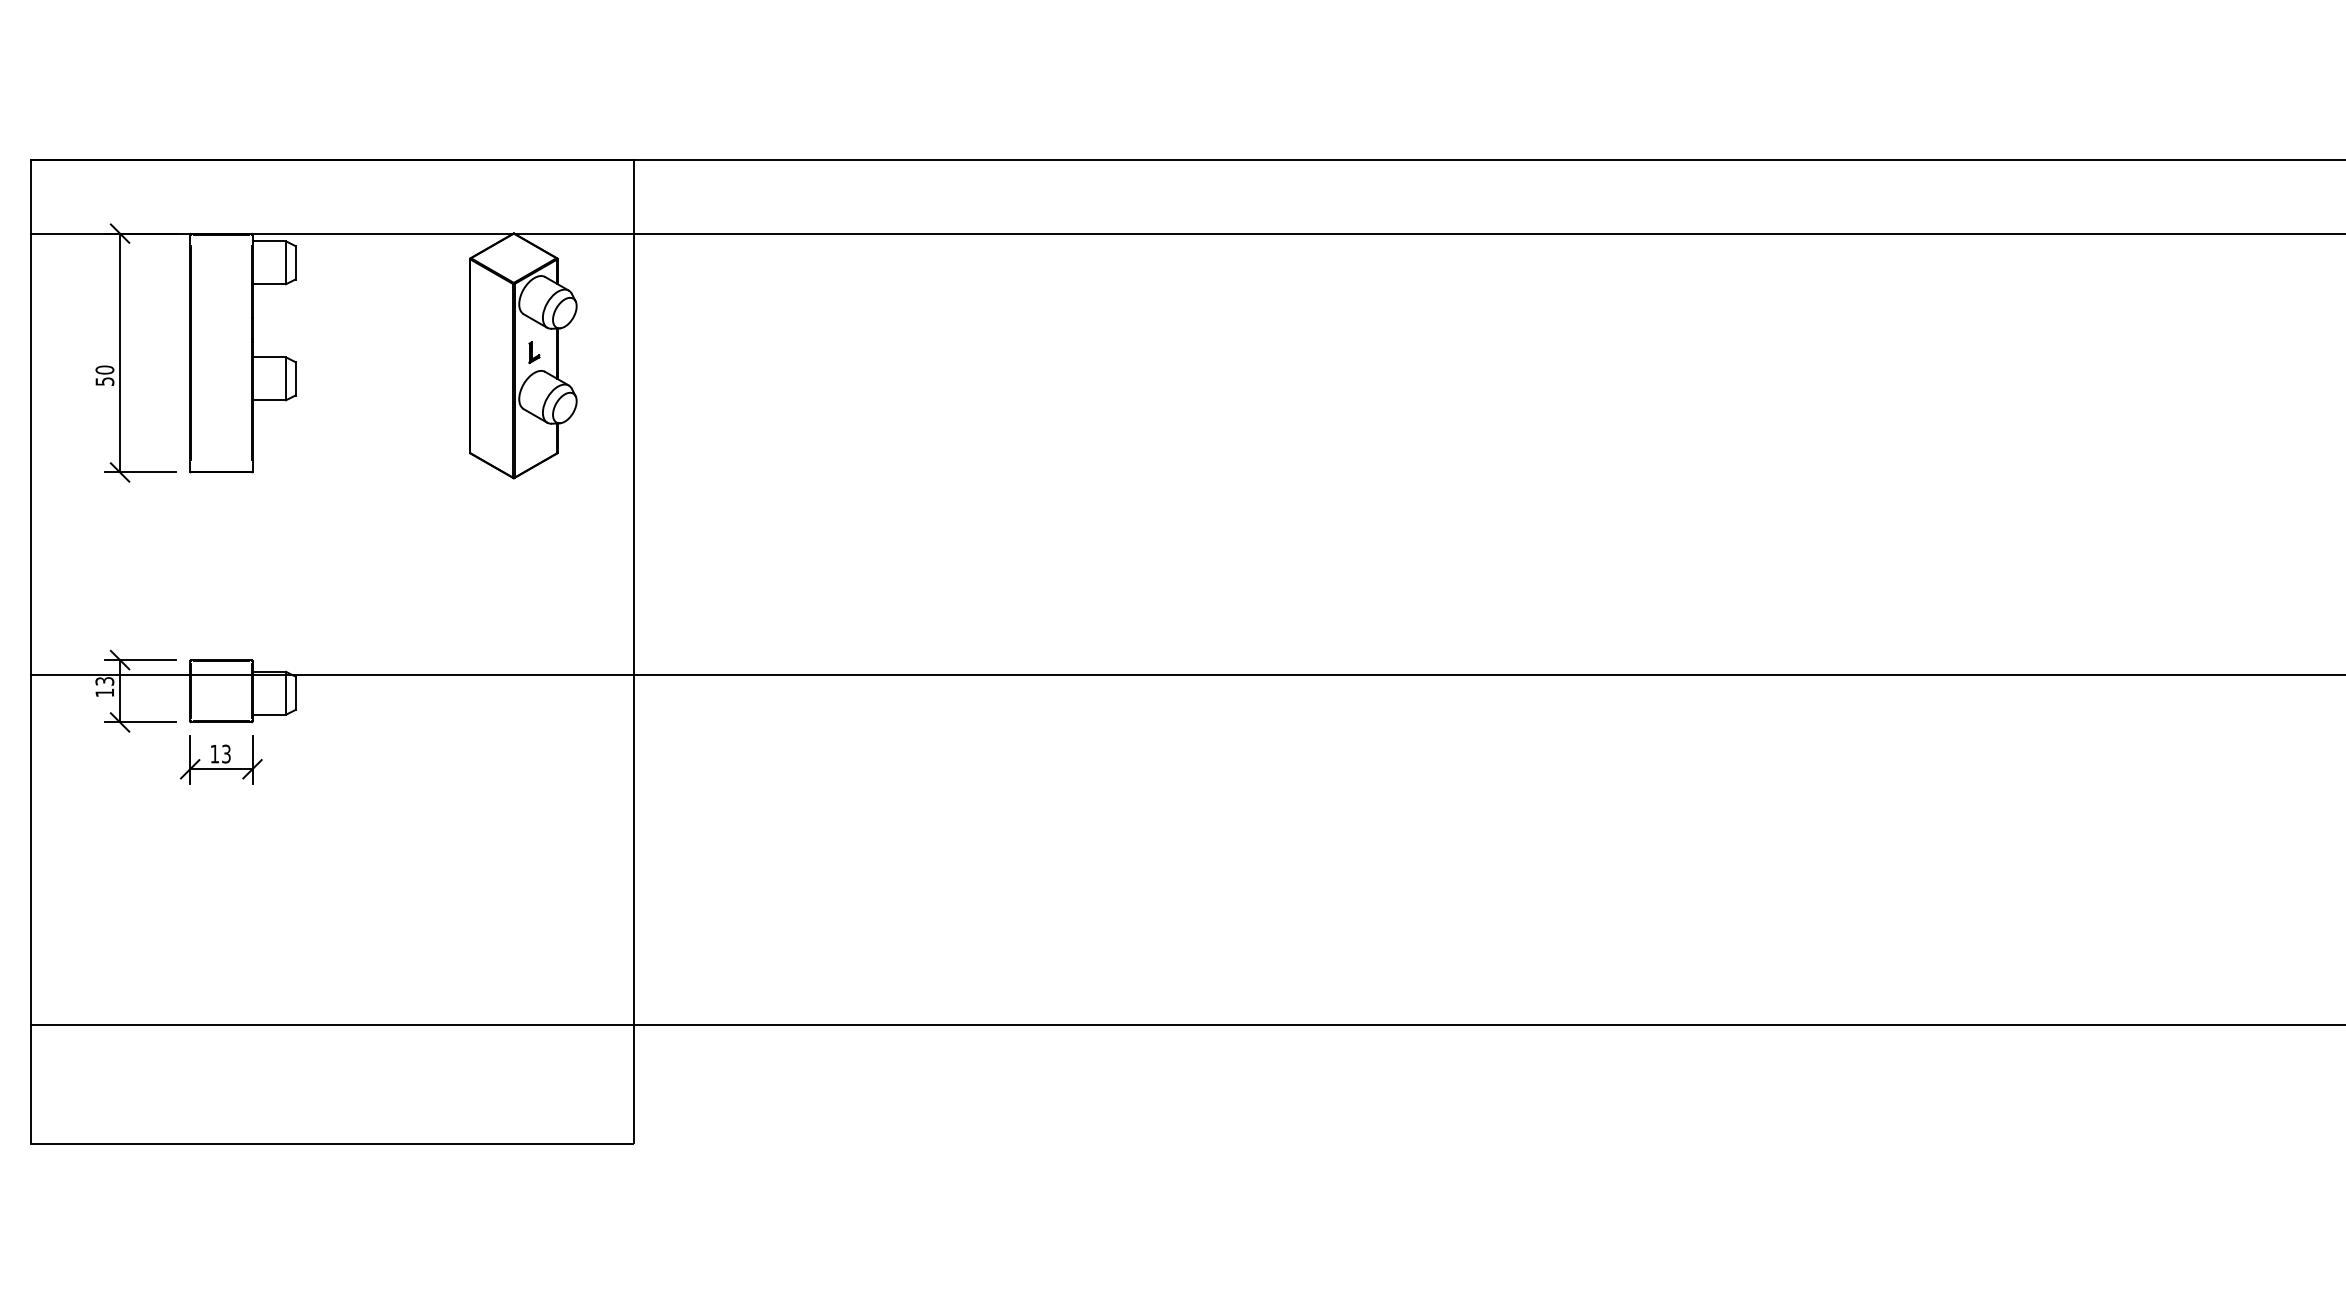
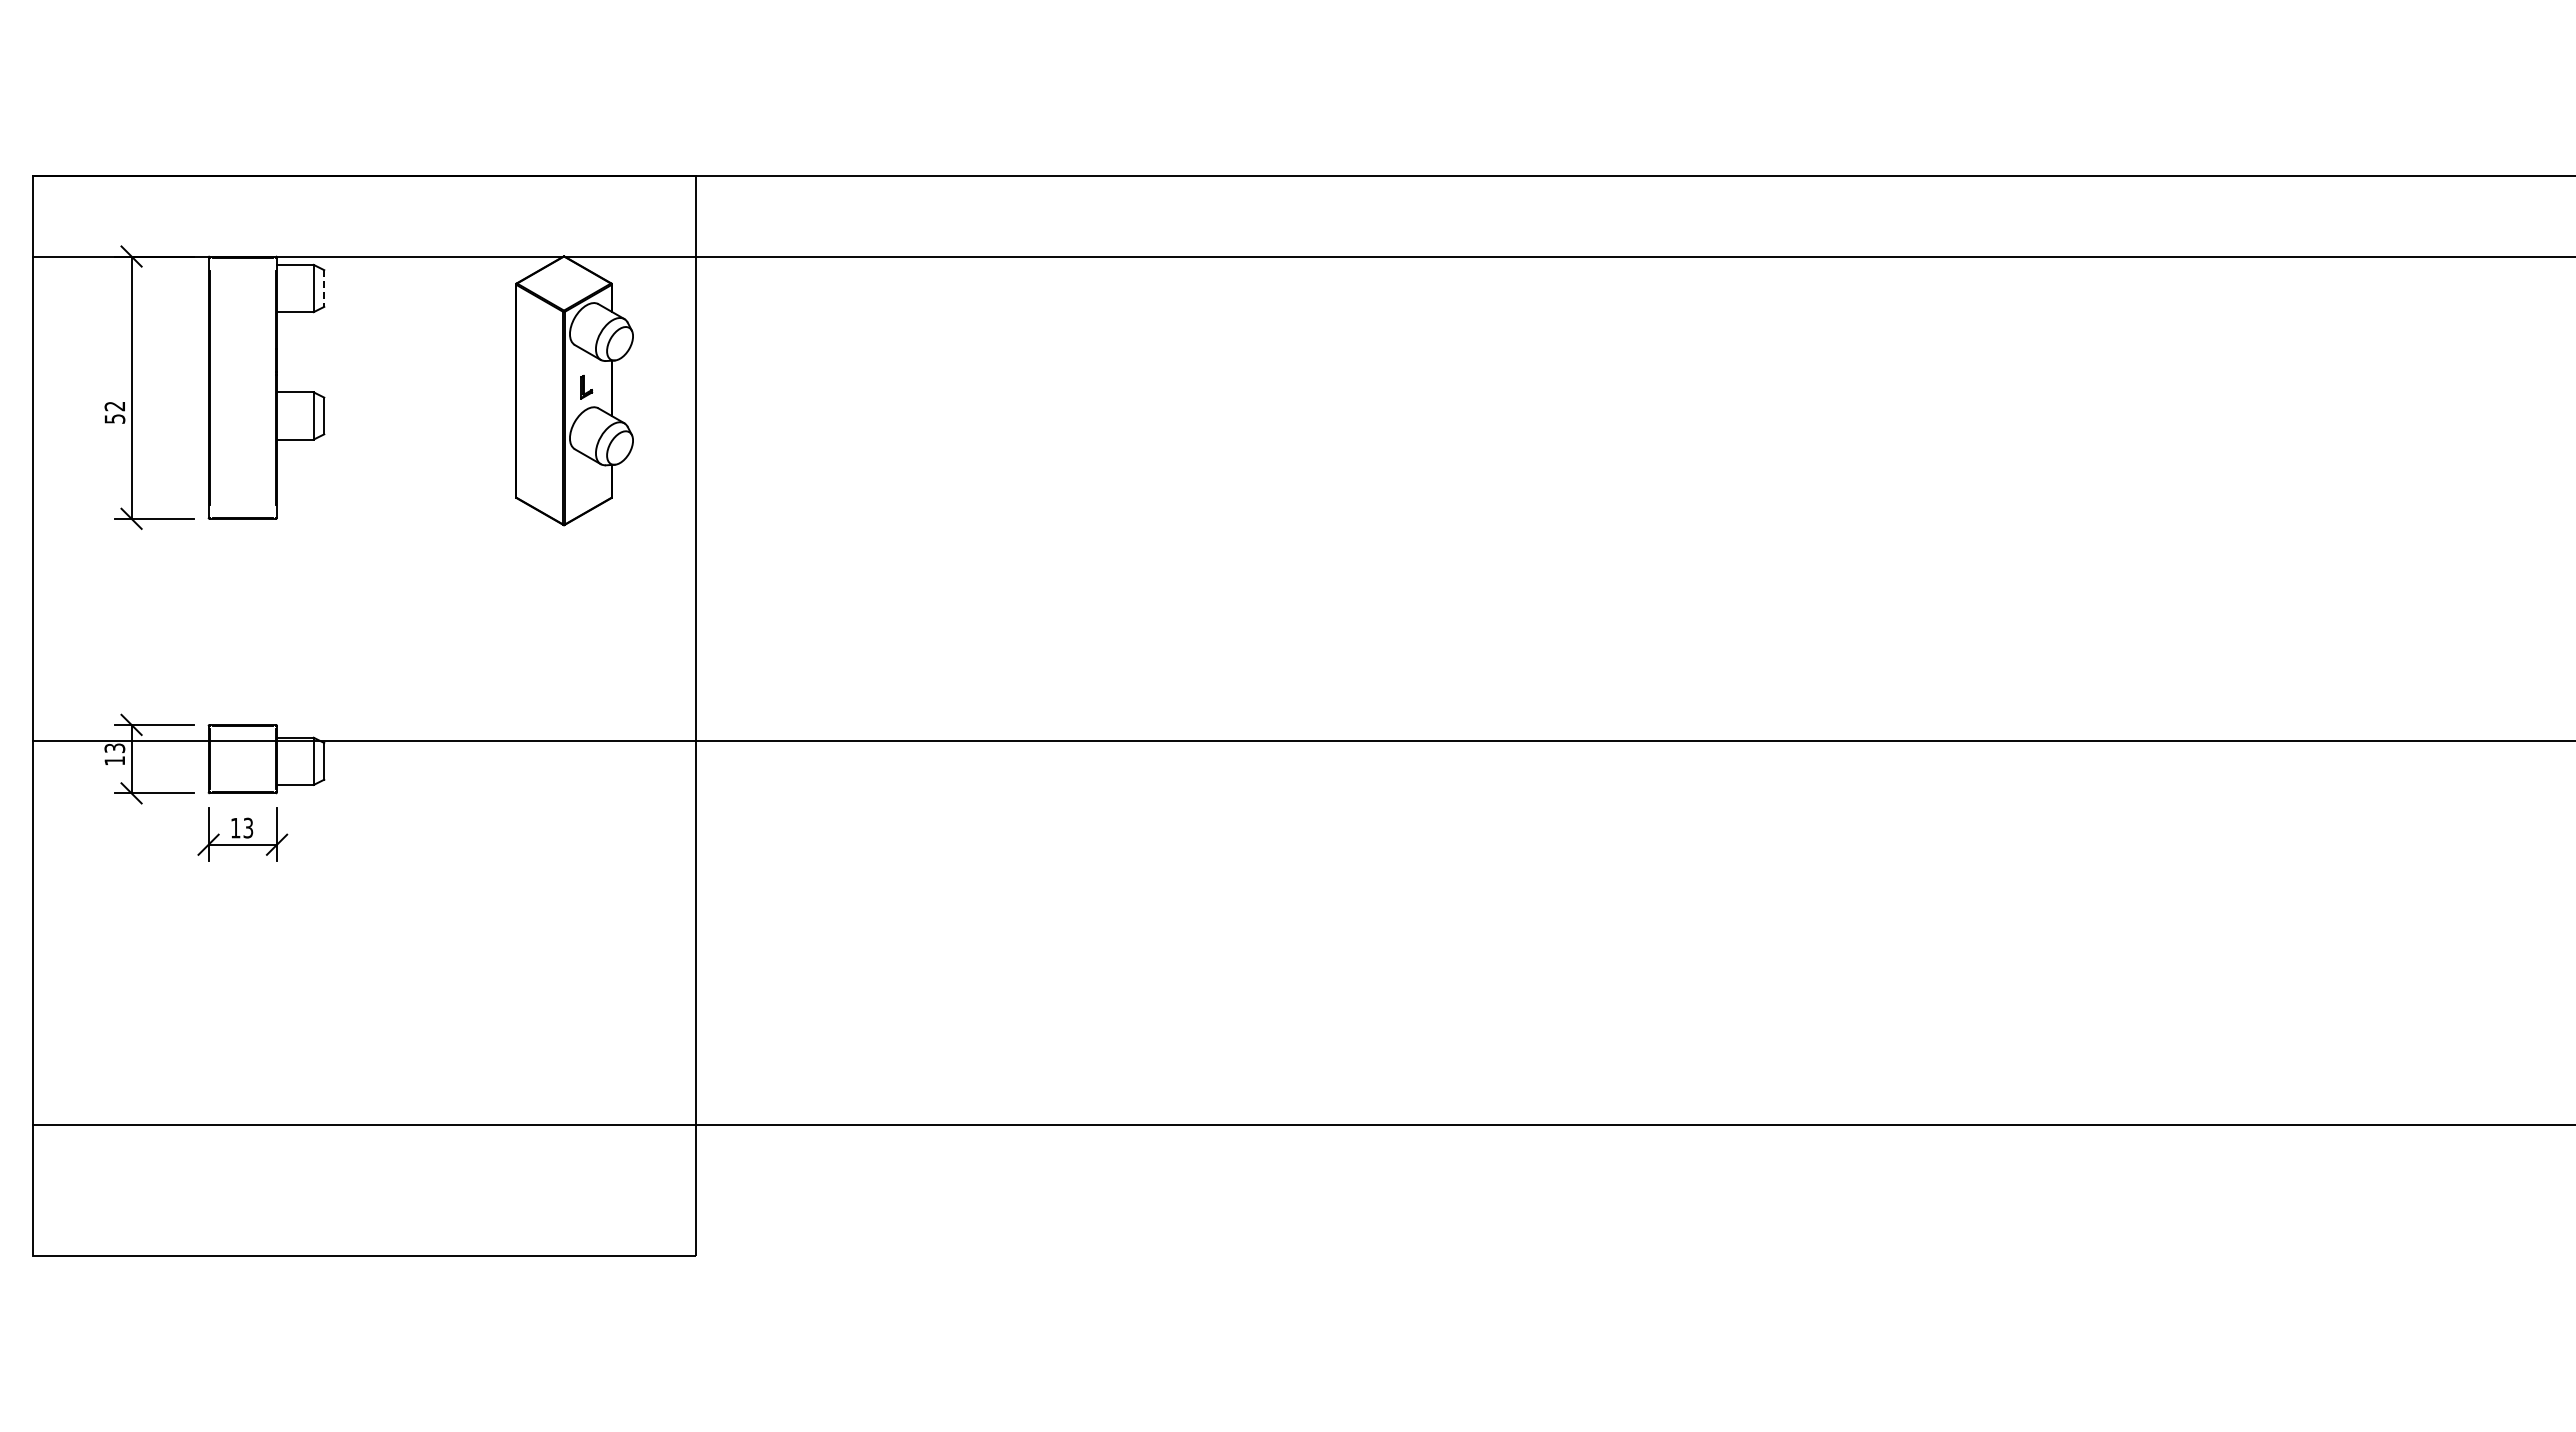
line: (295, 263) -> (324, 289), solid -> dashed
text: (104, 370) -> (114, 406), 50 -> 52

